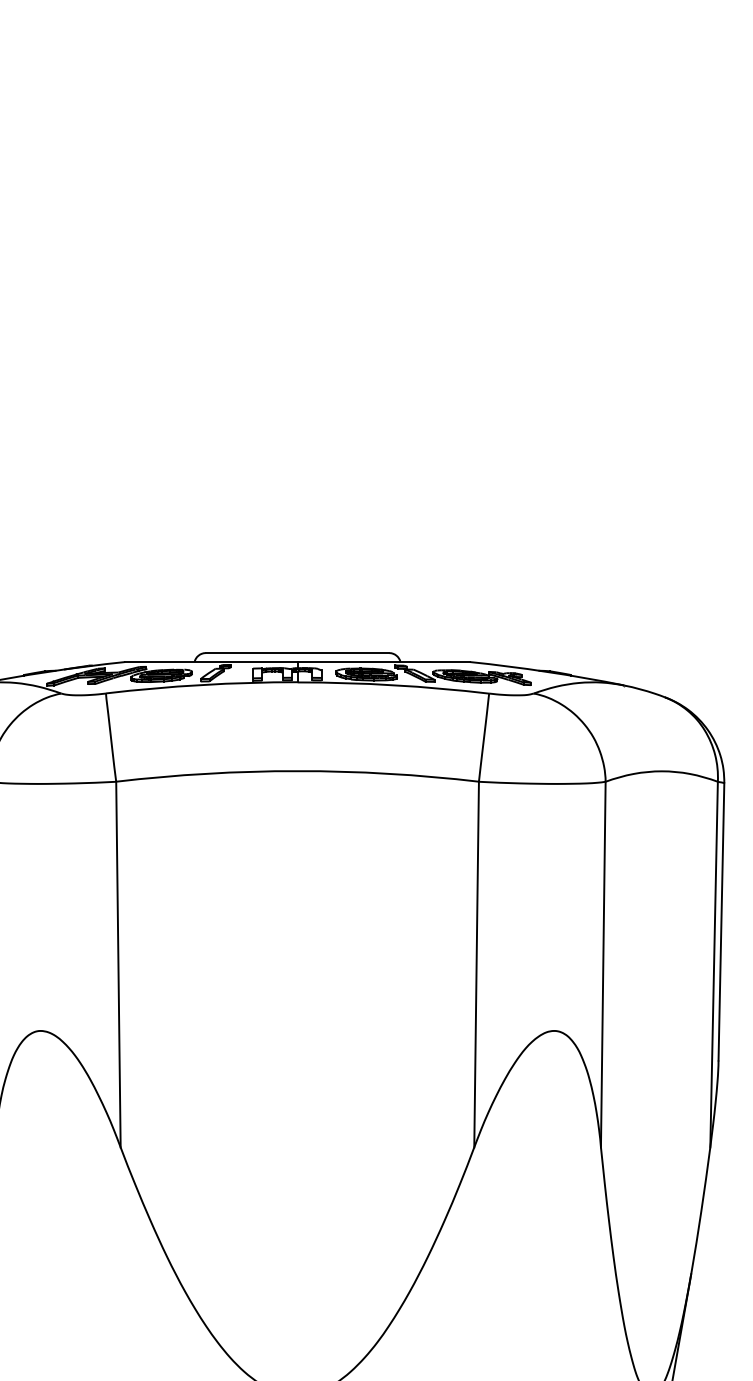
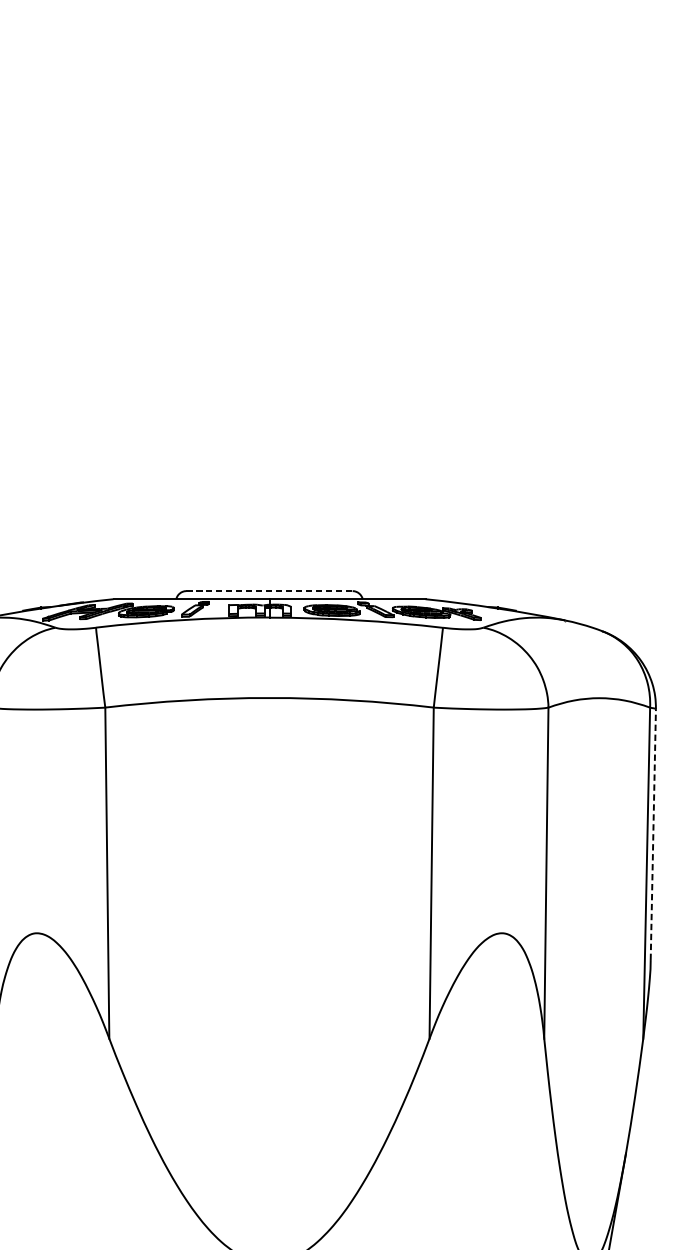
line: (297, 653) -> (269, 591), solid -> dashed
line: (721, 921) -> (653, 834), solid -> dashed

